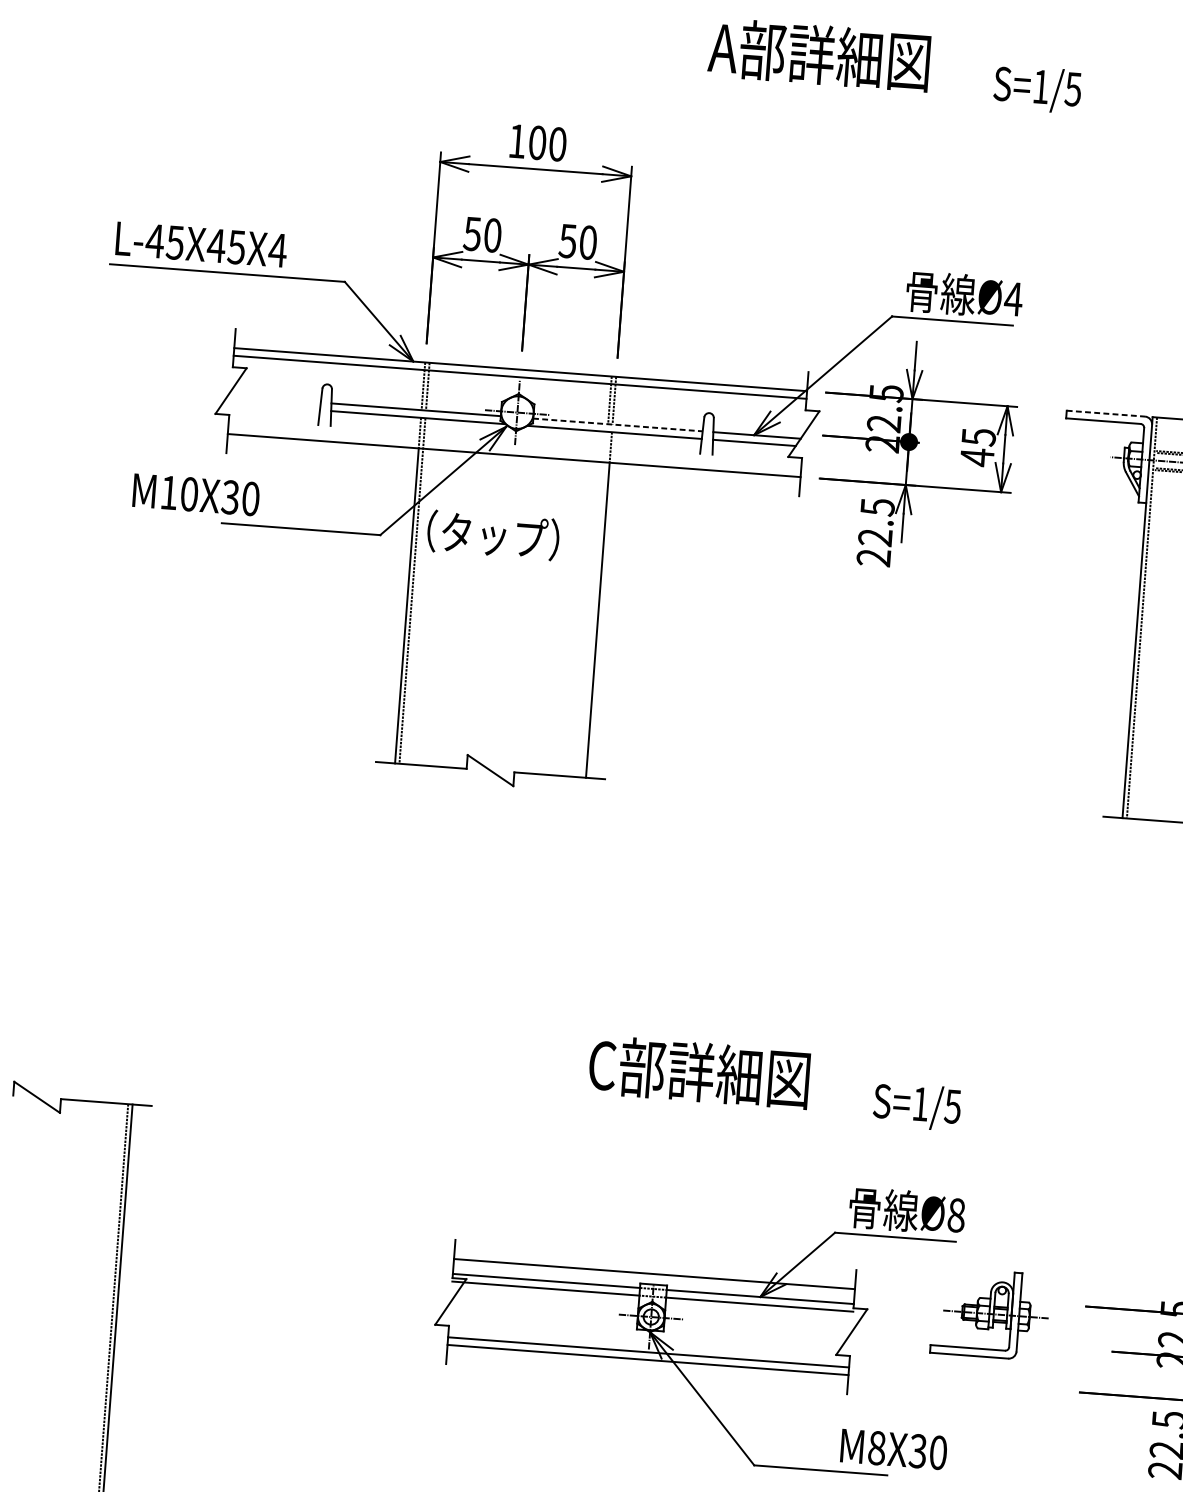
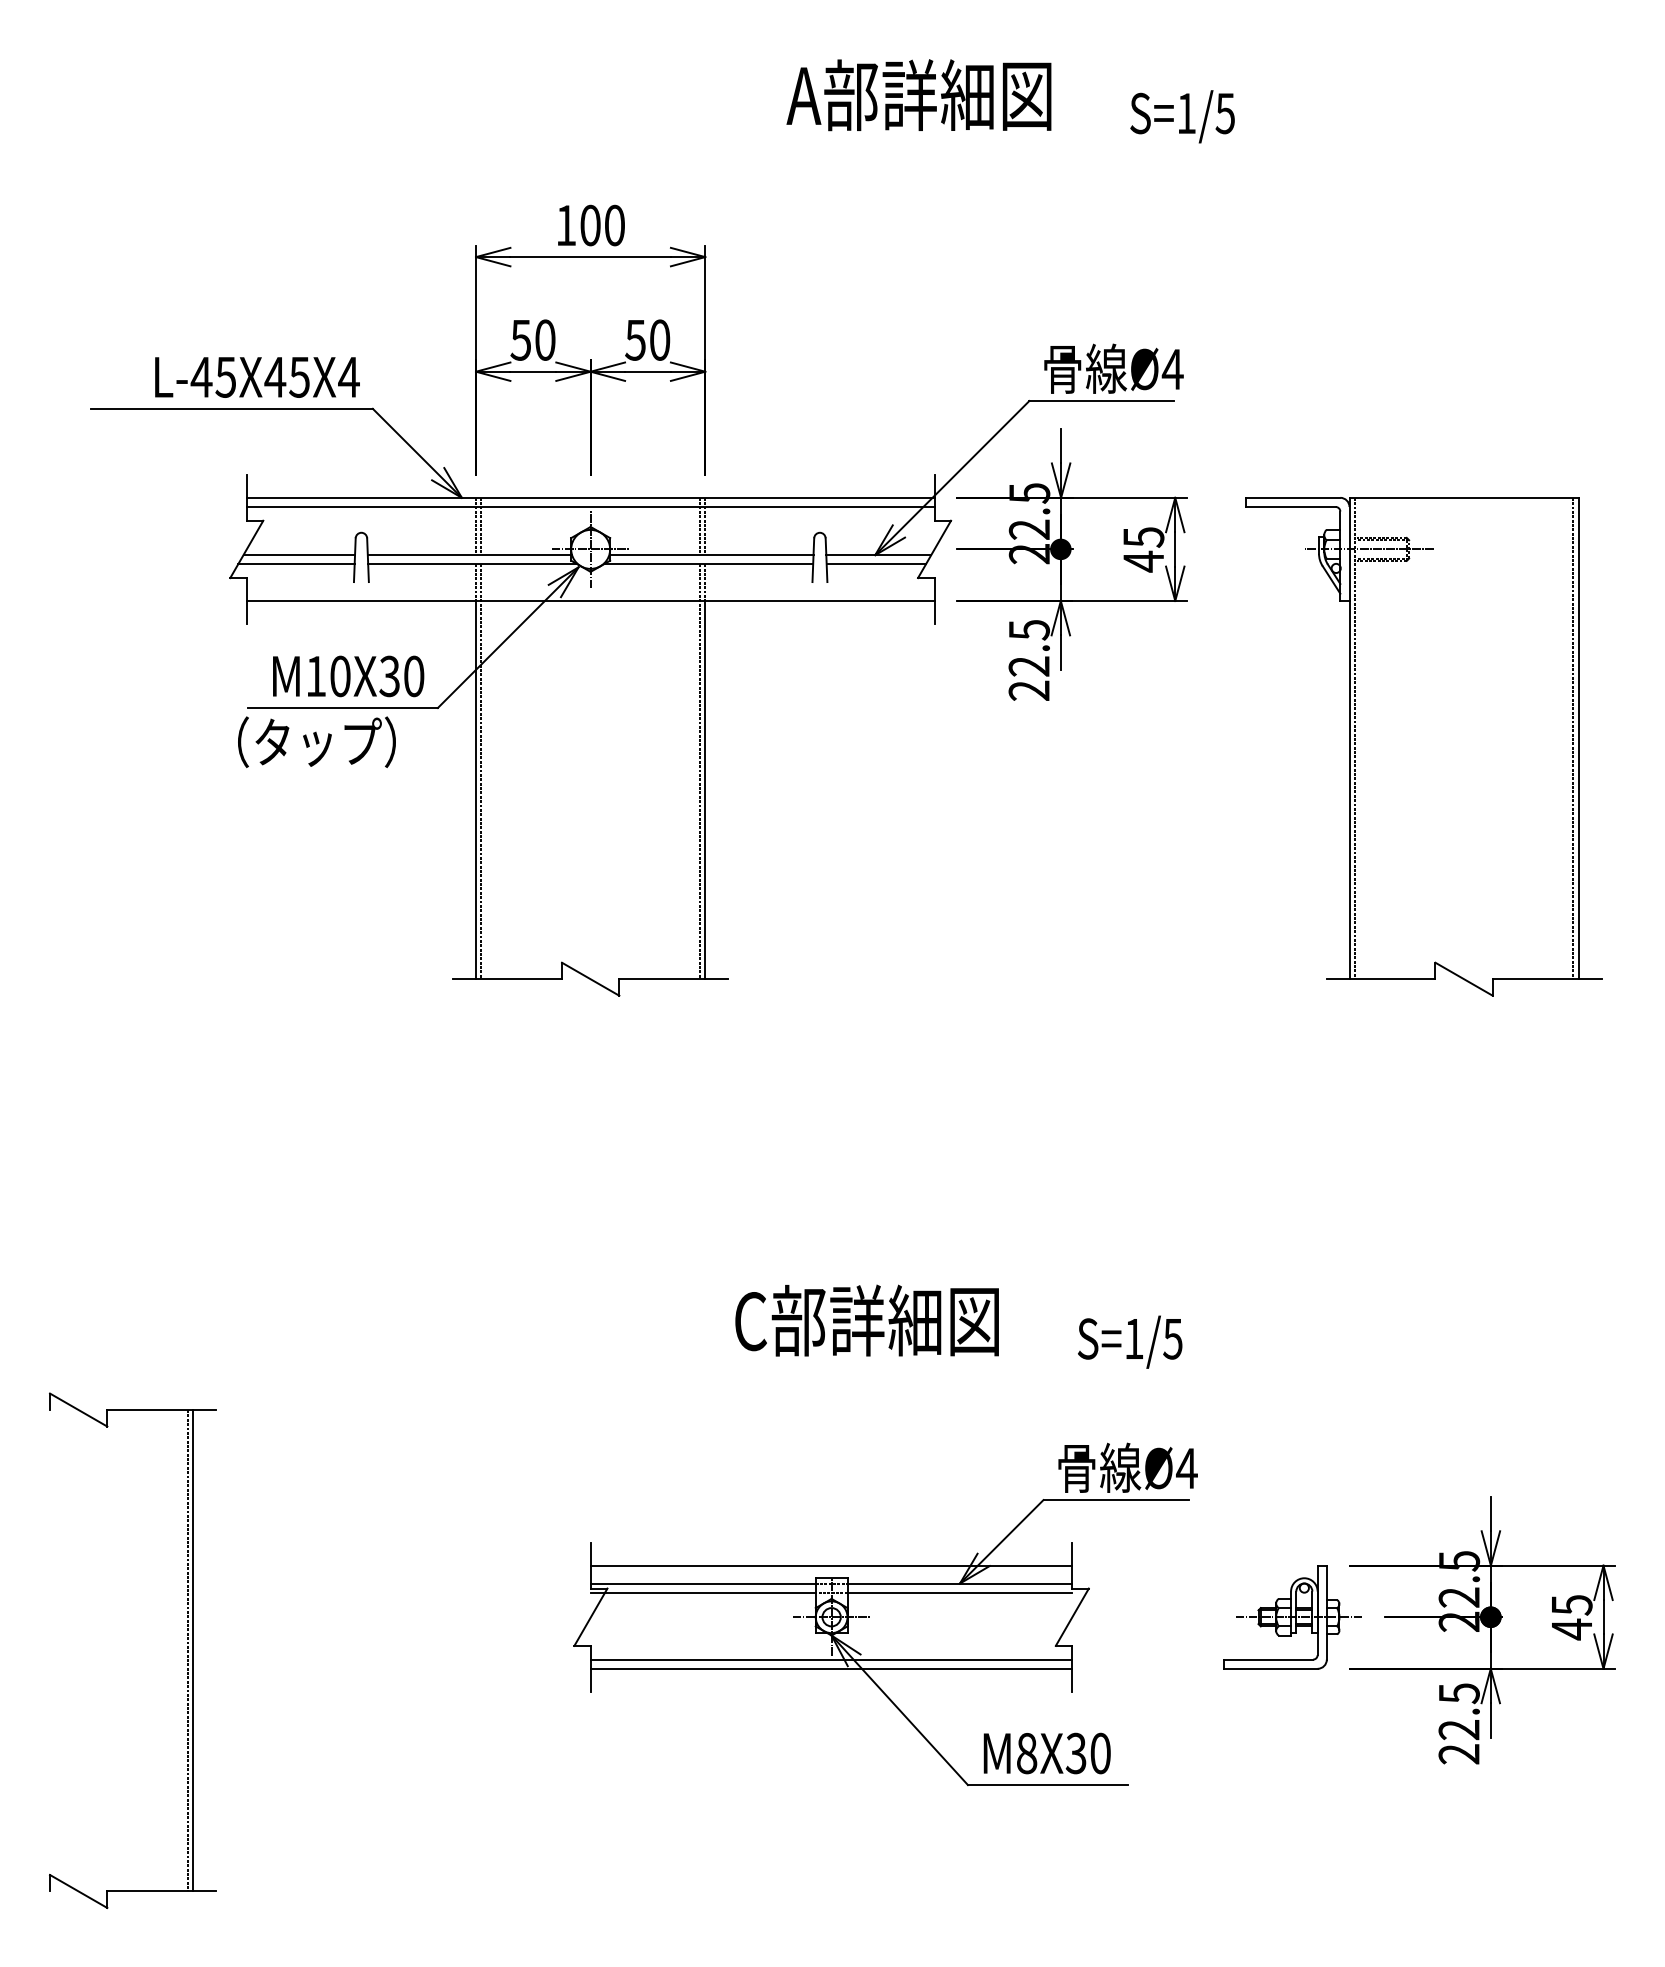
text: (201, 244) -> (257, 377), moved
line: (274, 399) -> (299, 555), added
line: (271, 406) -> (296, 564), added
line: (1106, 413) -> (1293, 497), dashed -> solid
line: (617, 425) -> (711, 555), dashed -> solid
text: (196, 494) -> (348, 676), moved
text: (493, 534) -> (316, 741), moved
line: (595, 604) -> (700, 771), added
text: (956, 1215) -> (1186, 1468), Ø8 -> Ø4
part: (990, 1314) -> (1292, 1617), moved
text: (893, 1449) -> (1046, 1753), moved

